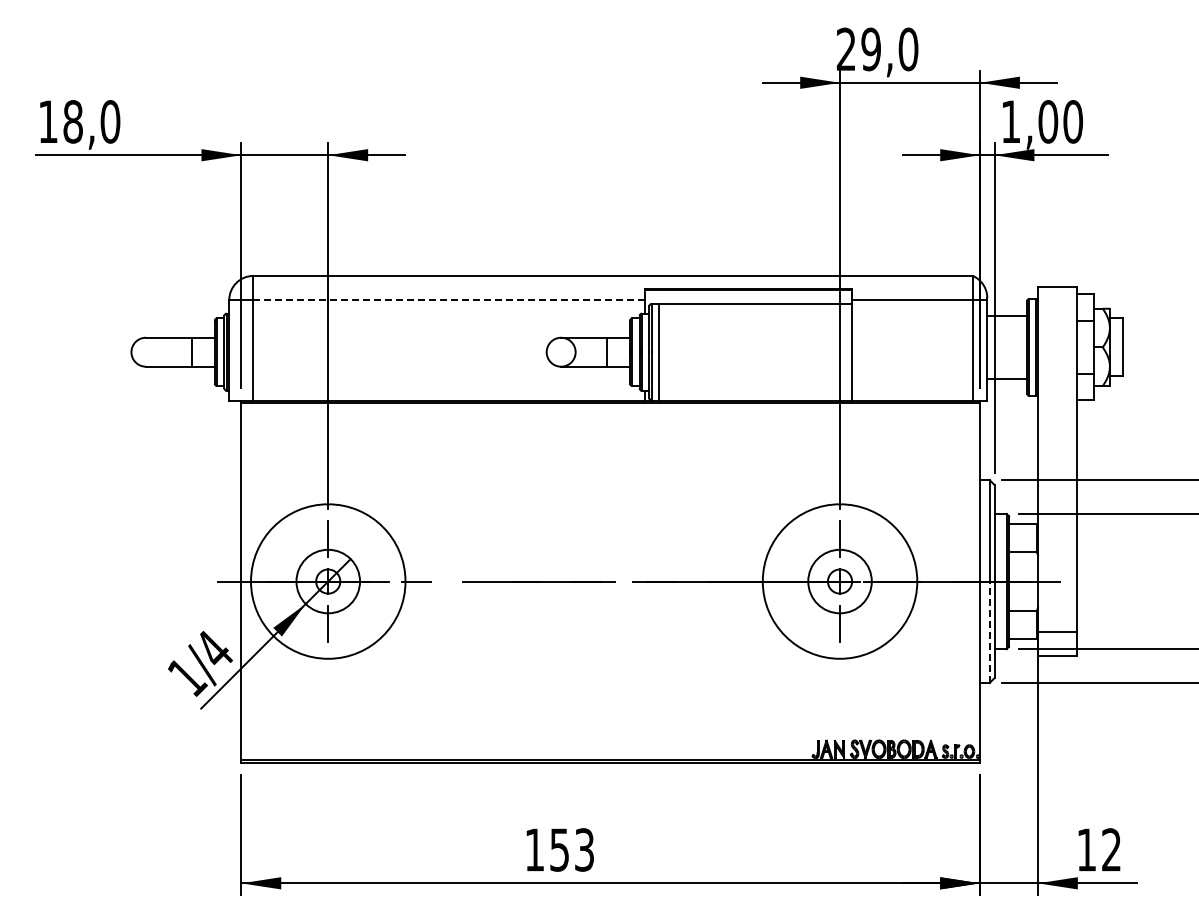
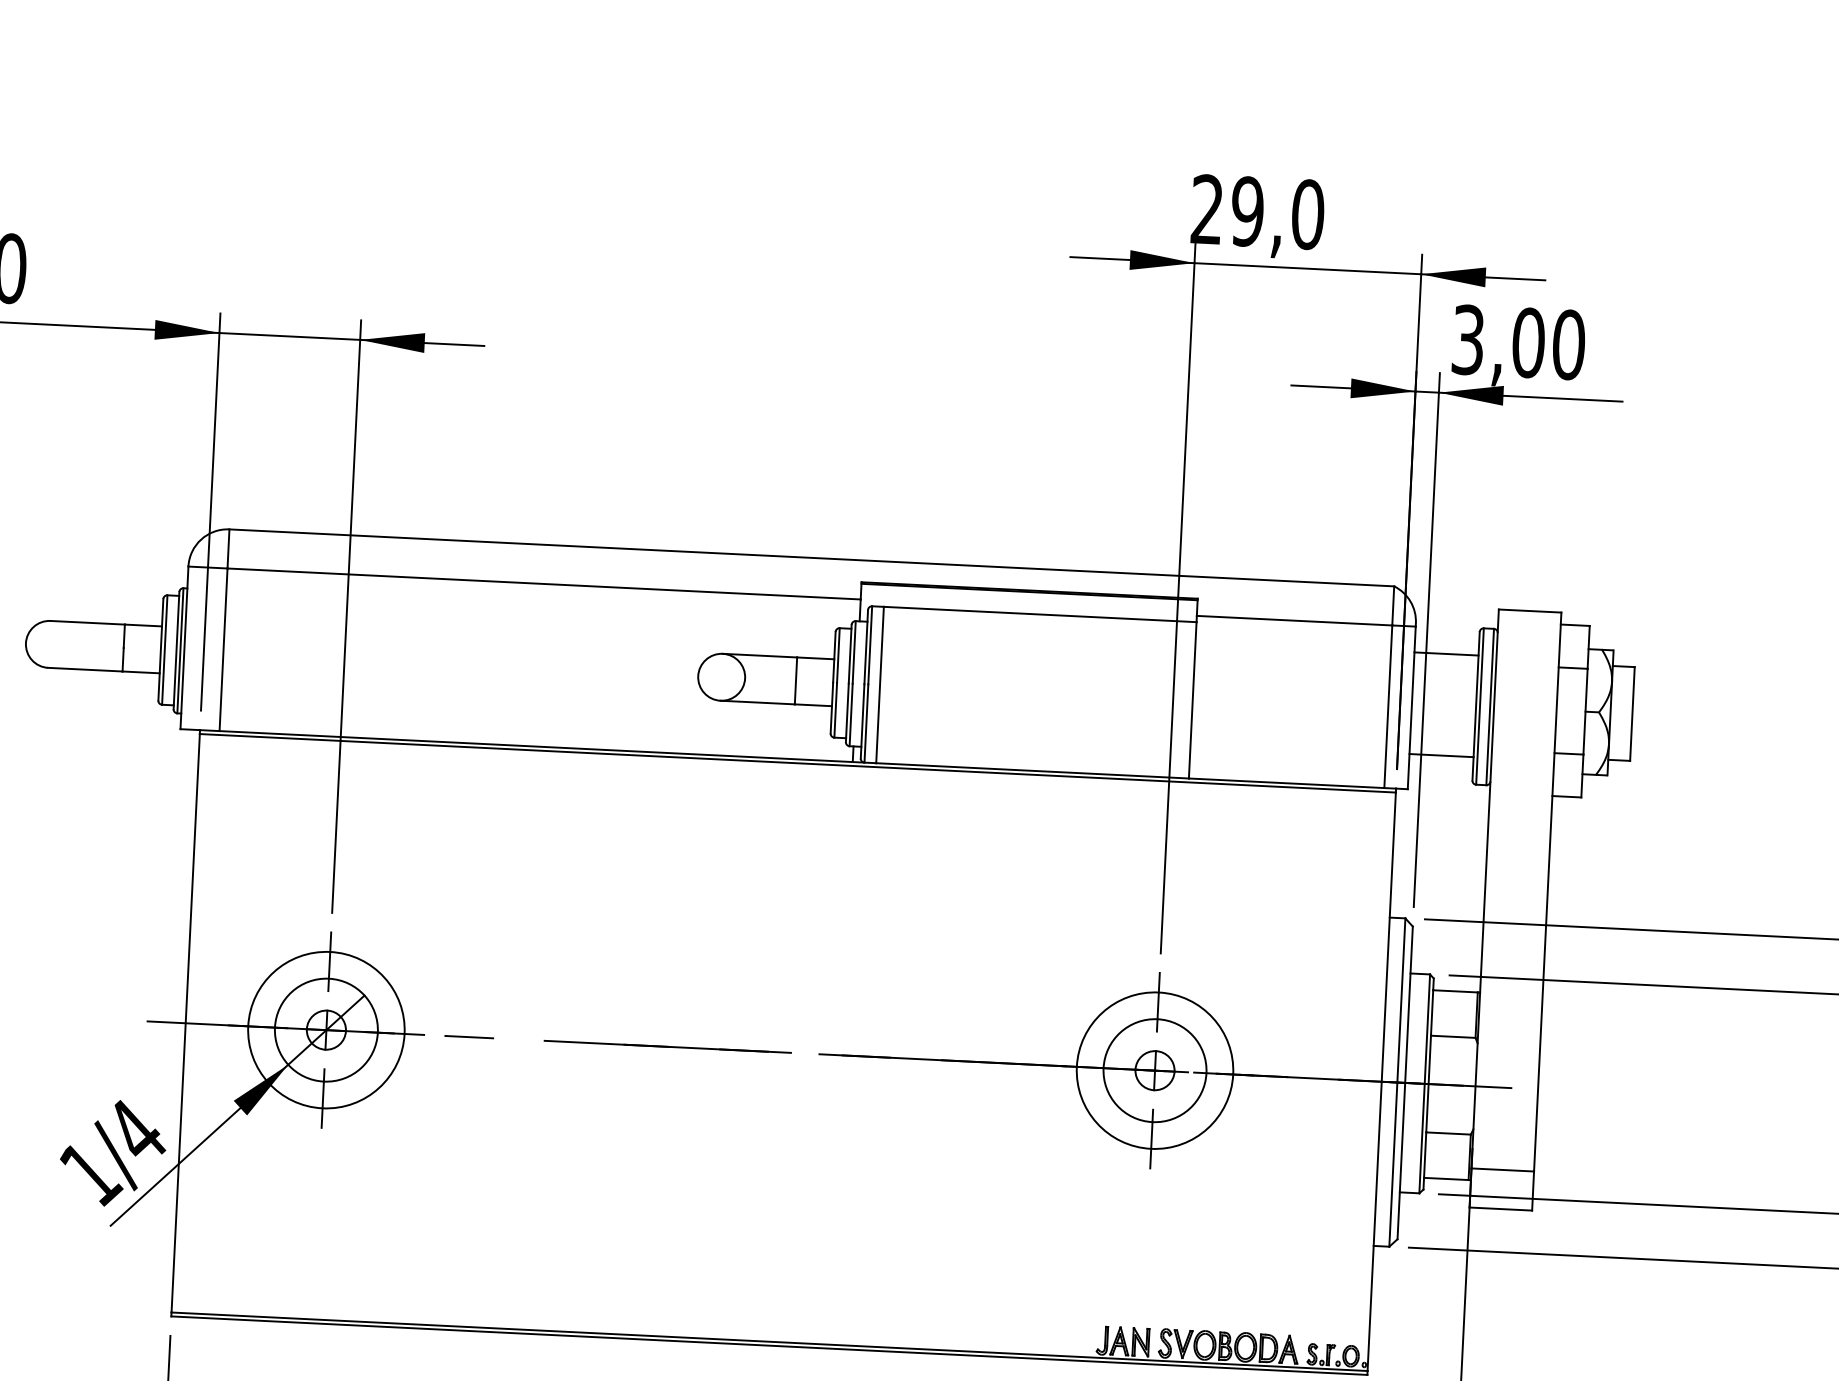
text: (1010, 121) -> (1467, 339), 1,00 -> 3,00
line: (448, 300) -> (543, 584), dashed -> solid
circle: (327, 581) -> (325, 1030), size x0.62
circle: (839, 581) -> (1154, 1070), size x0.62
line: (989, 632) -> (1392, 1164), dashed -> solid

